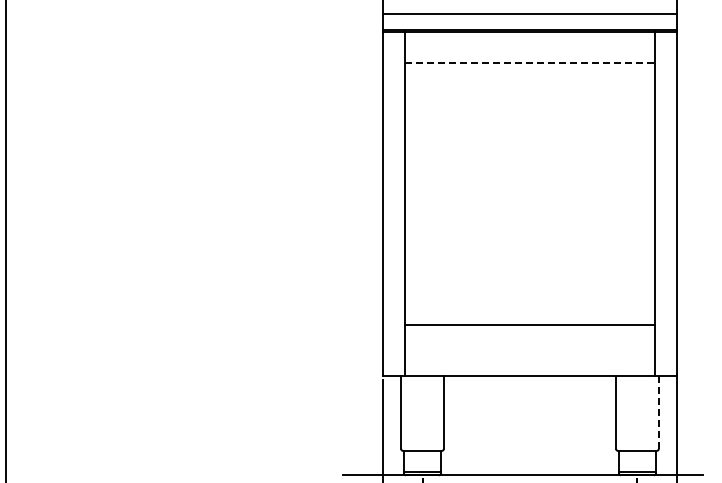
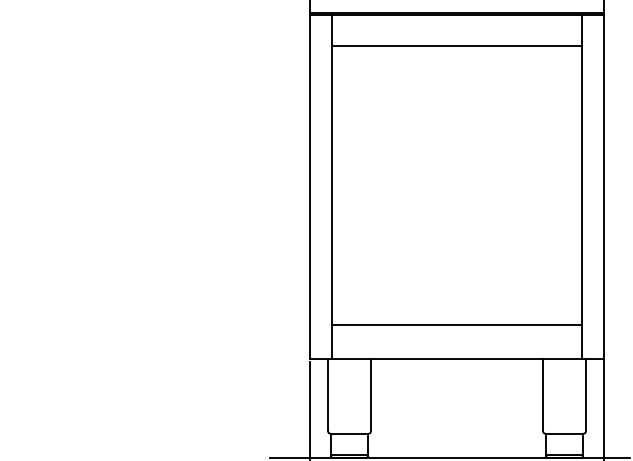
line: (529, 63) -> (456, 46), dashed -> solid
line: (529, 324) -> (456, 325), moved
line: (658, 412) -> (585, 395), dashed -> solid

